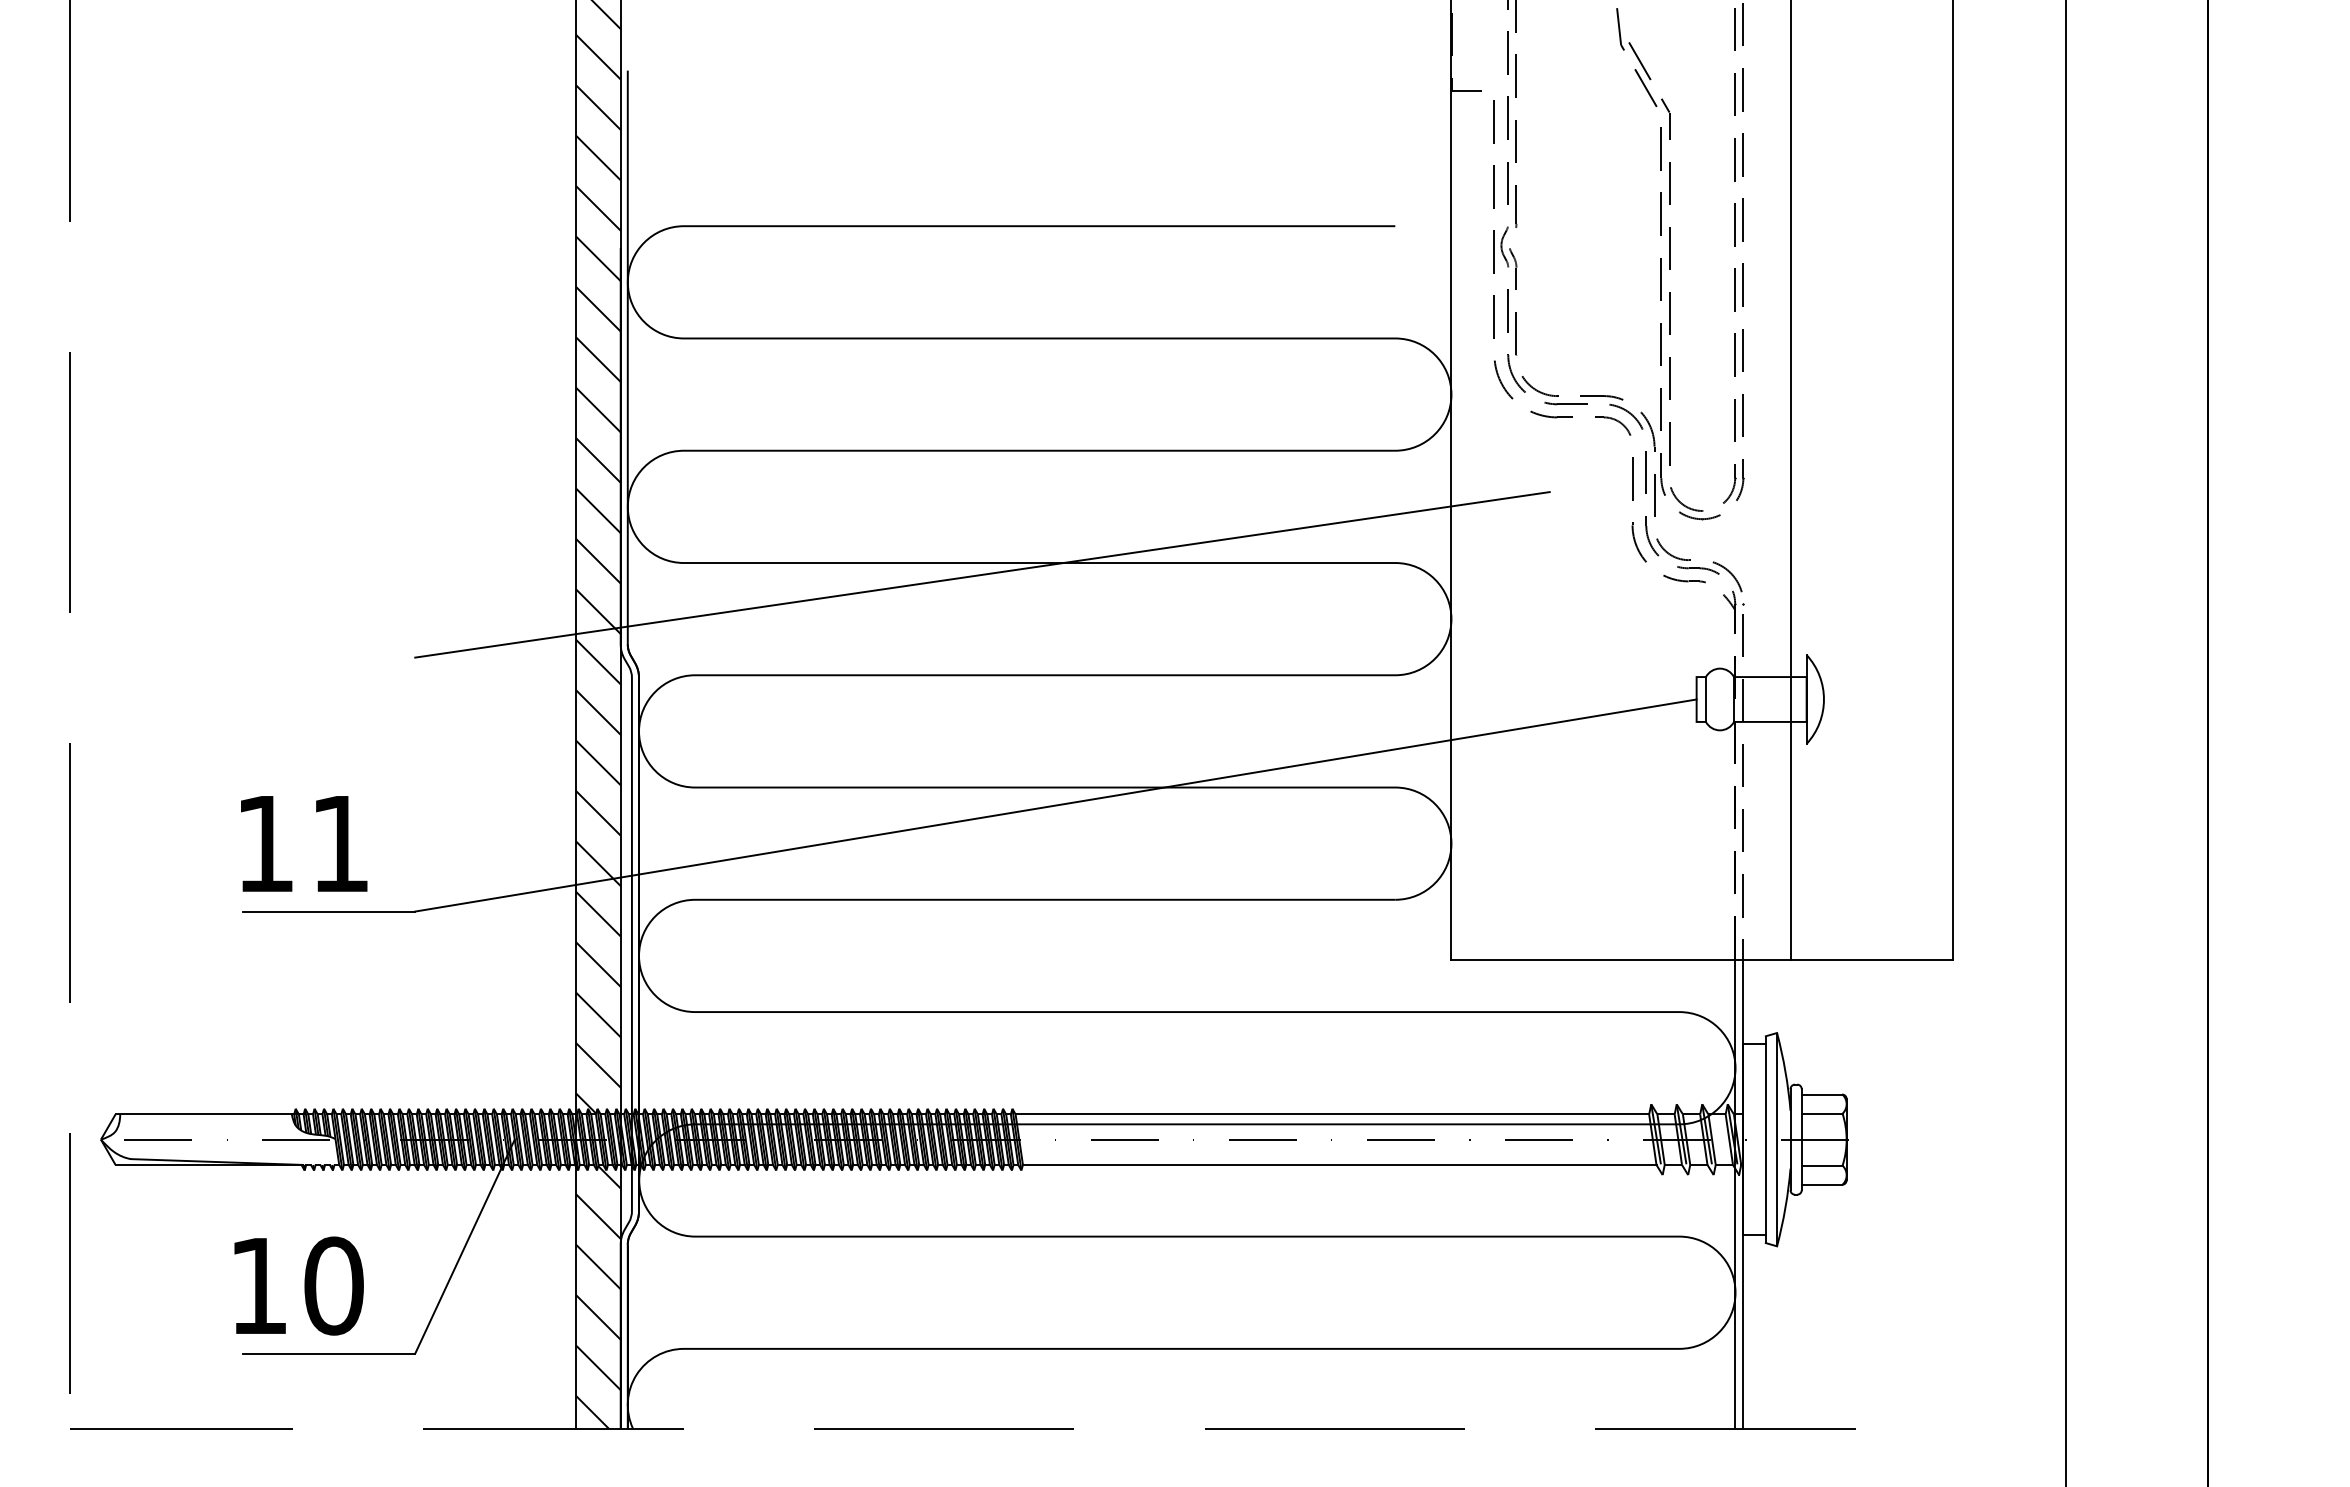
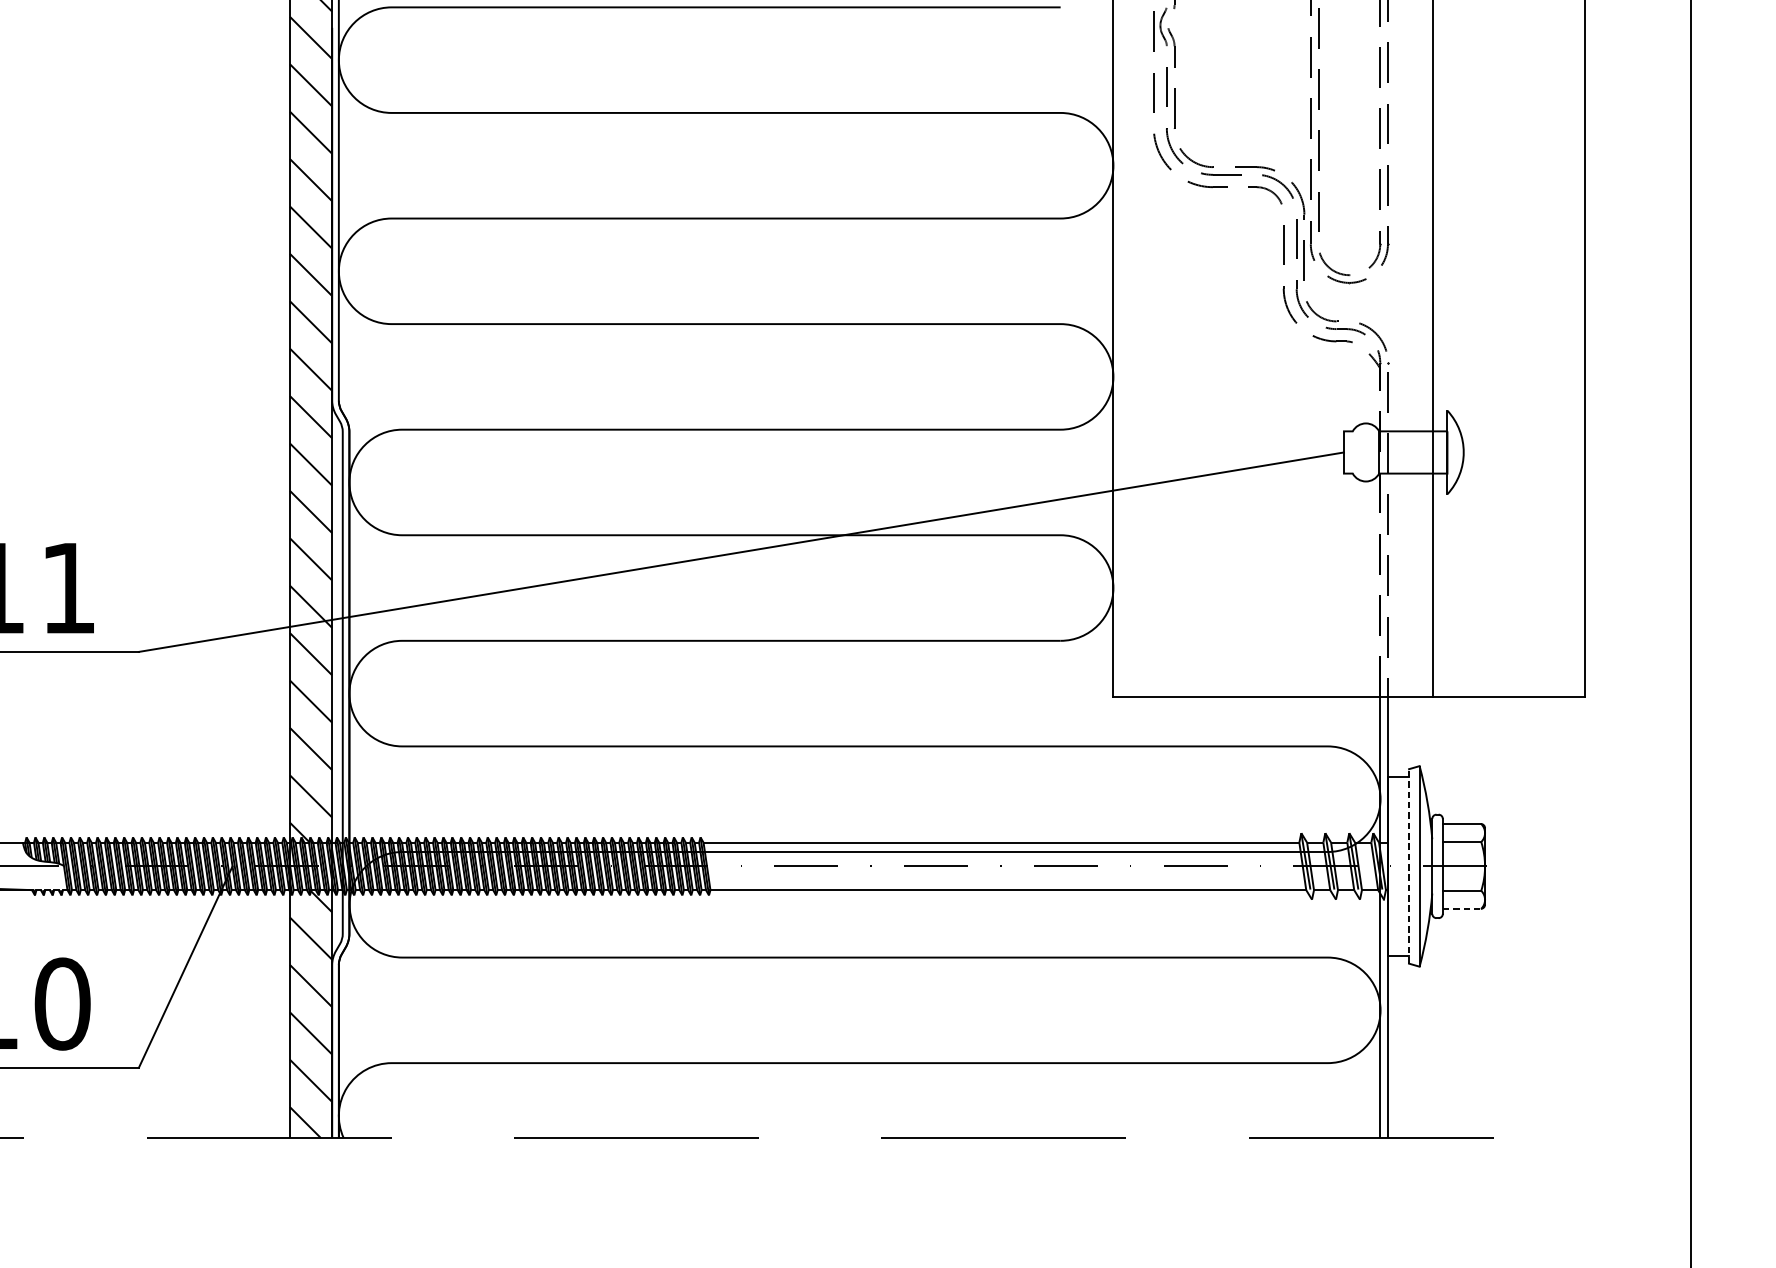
line: (982, 574) -> (672, 334), removed
line: (1705, 699) -> (1352, 452), removed
line: (1765, 1139) -> (1408, 866), solid -> dashed
line: (1822, 1184) -> (1462, 908), solid -> dashed

